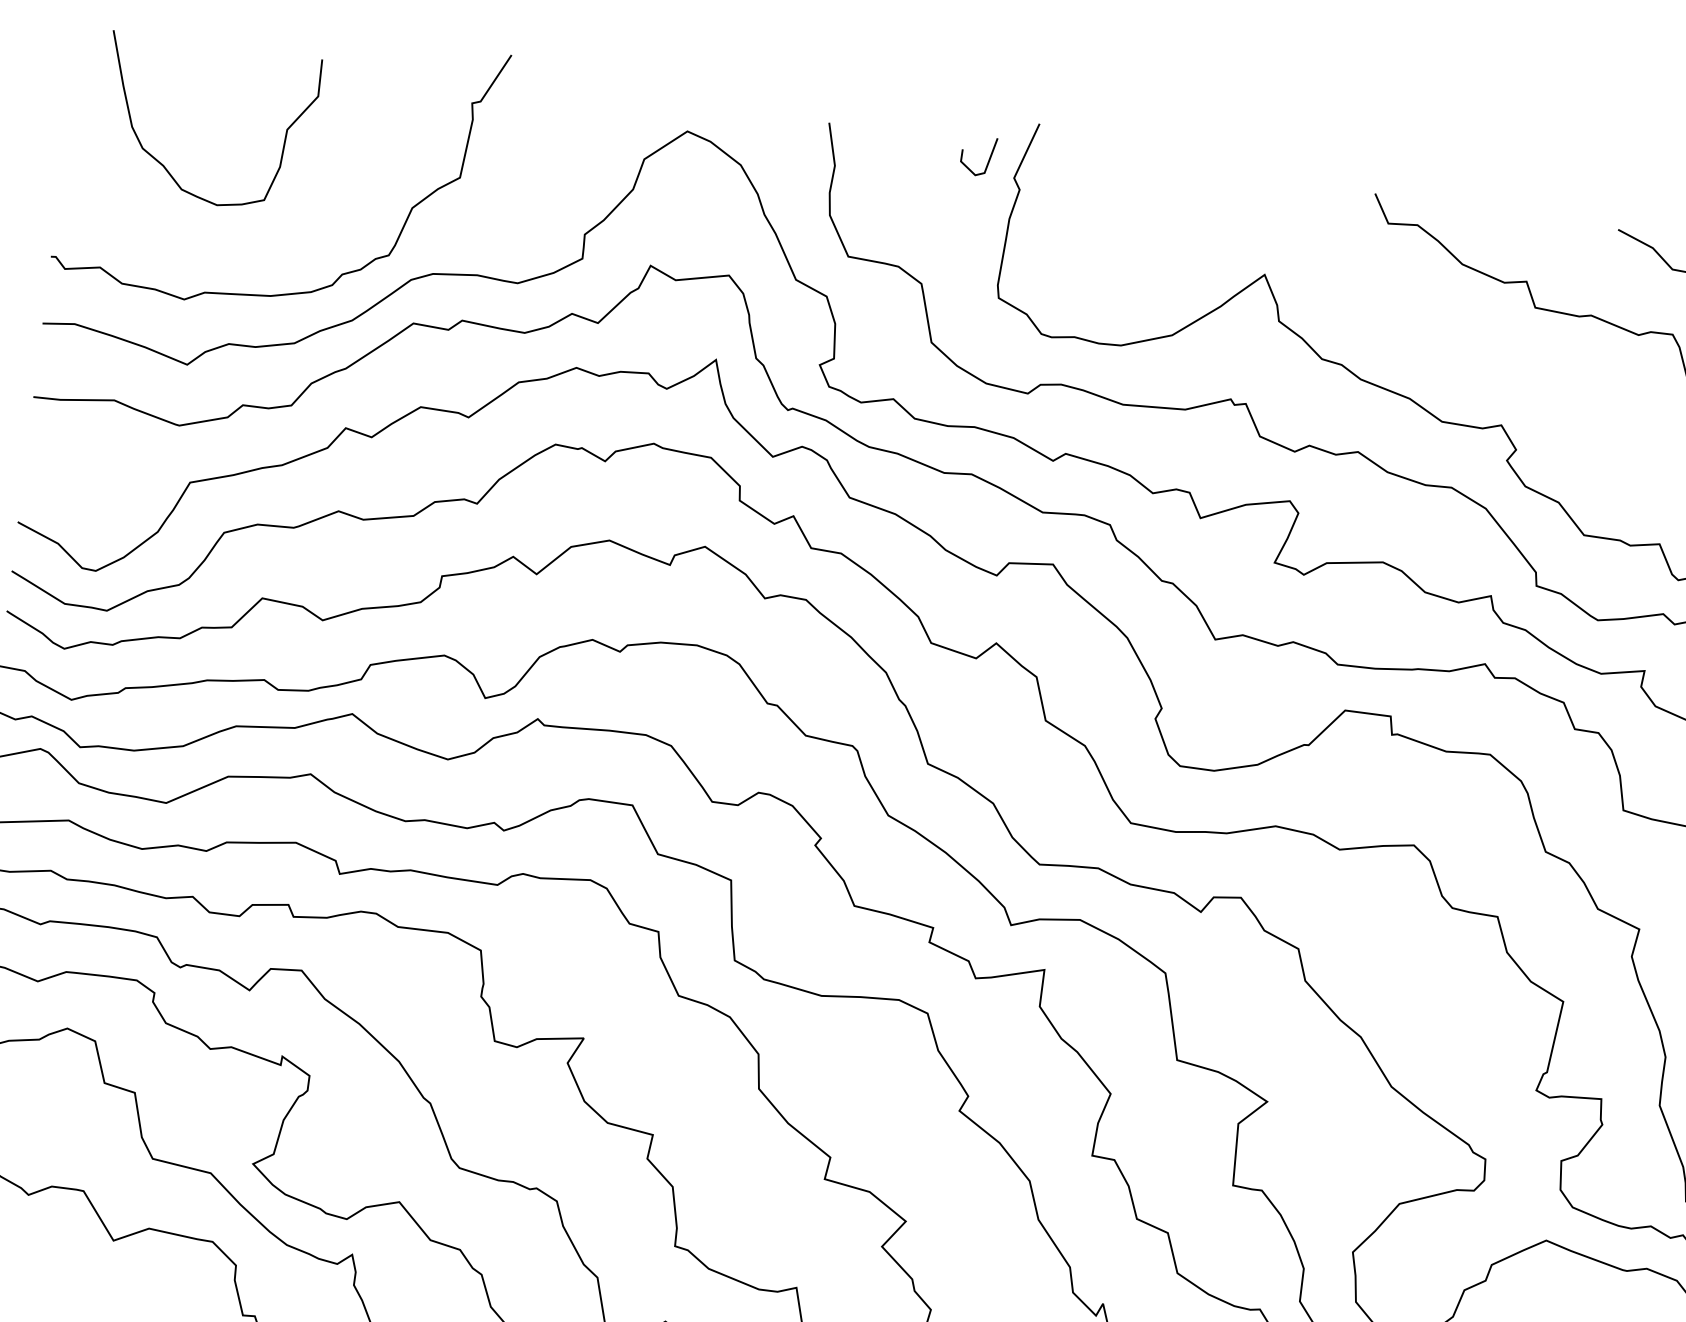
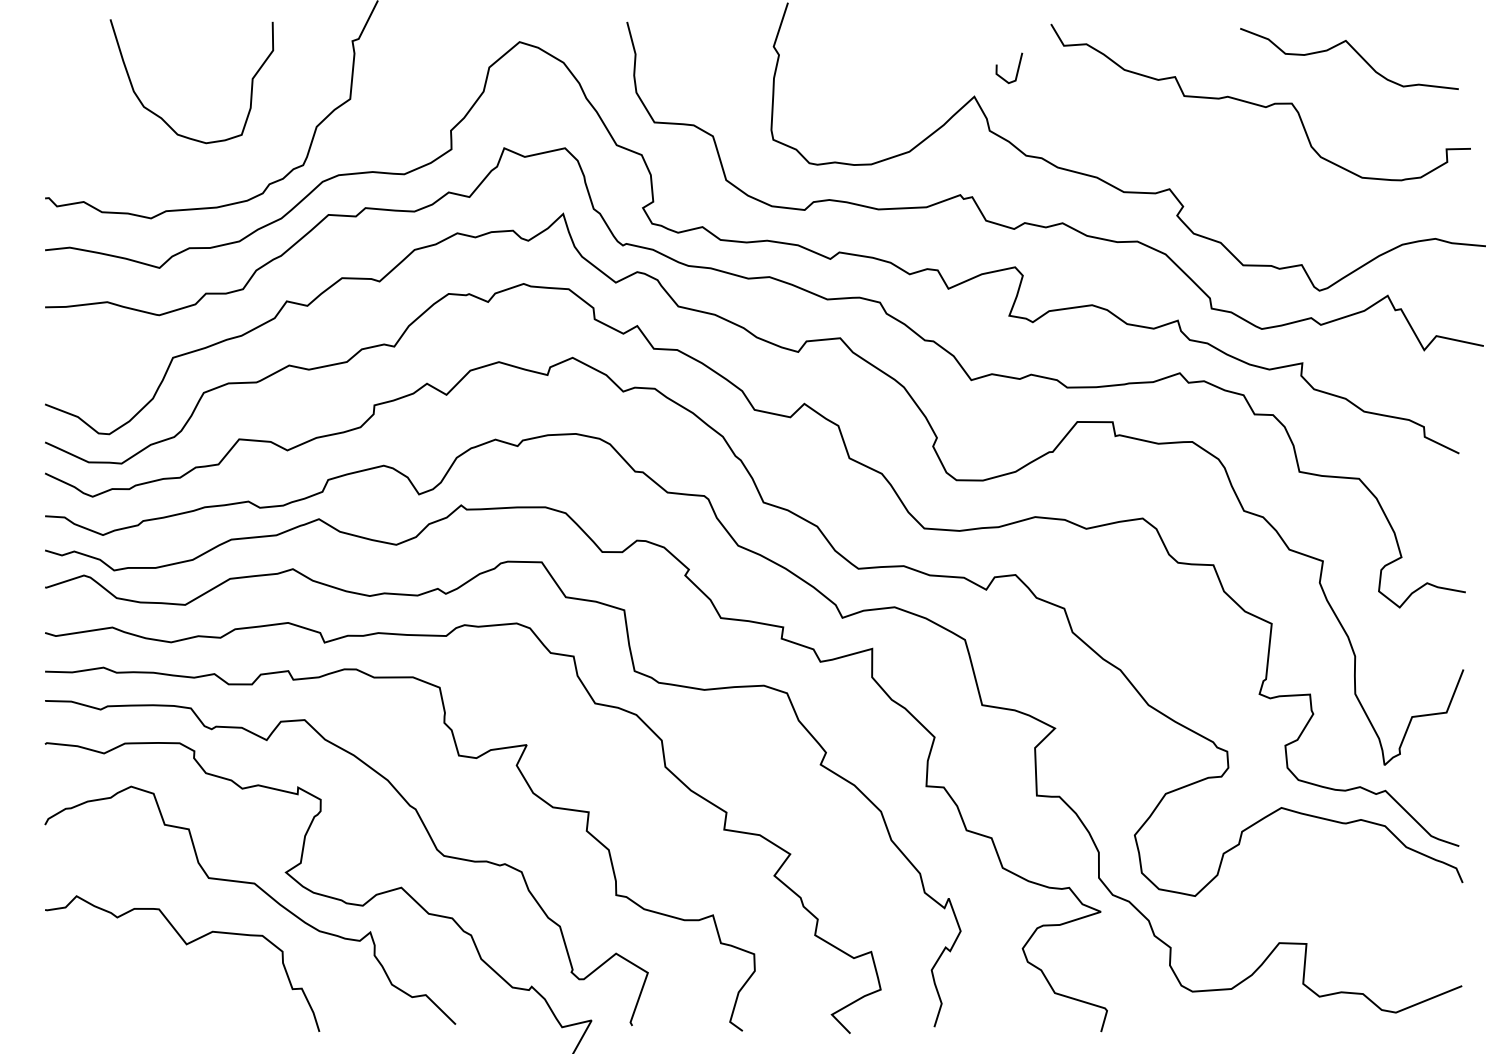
line: (987, 161) -> (1016, 71), moved
curve: (164, 165) -> (162, 117), moved

